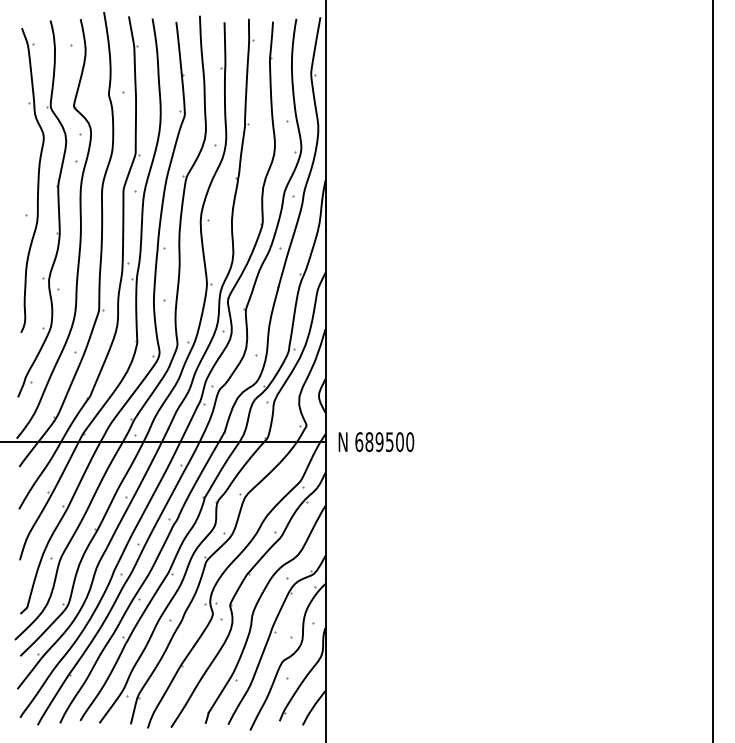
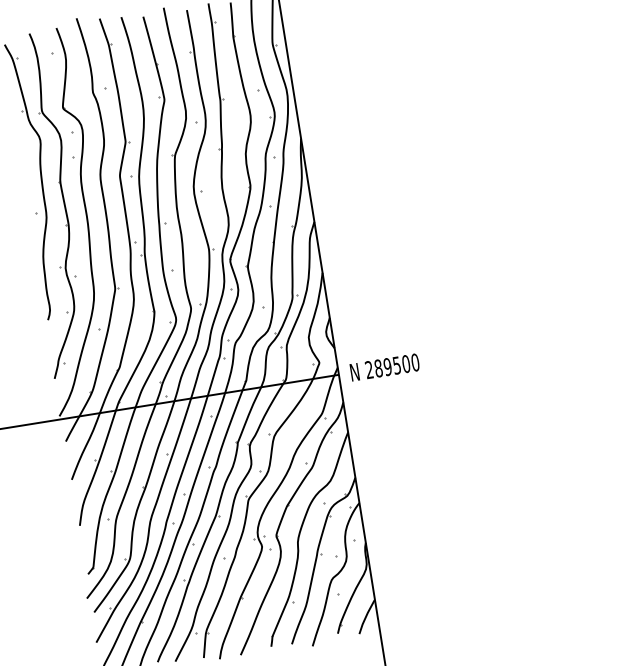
text: (359, 442) -> (369, 370), 689500 -> 289500

